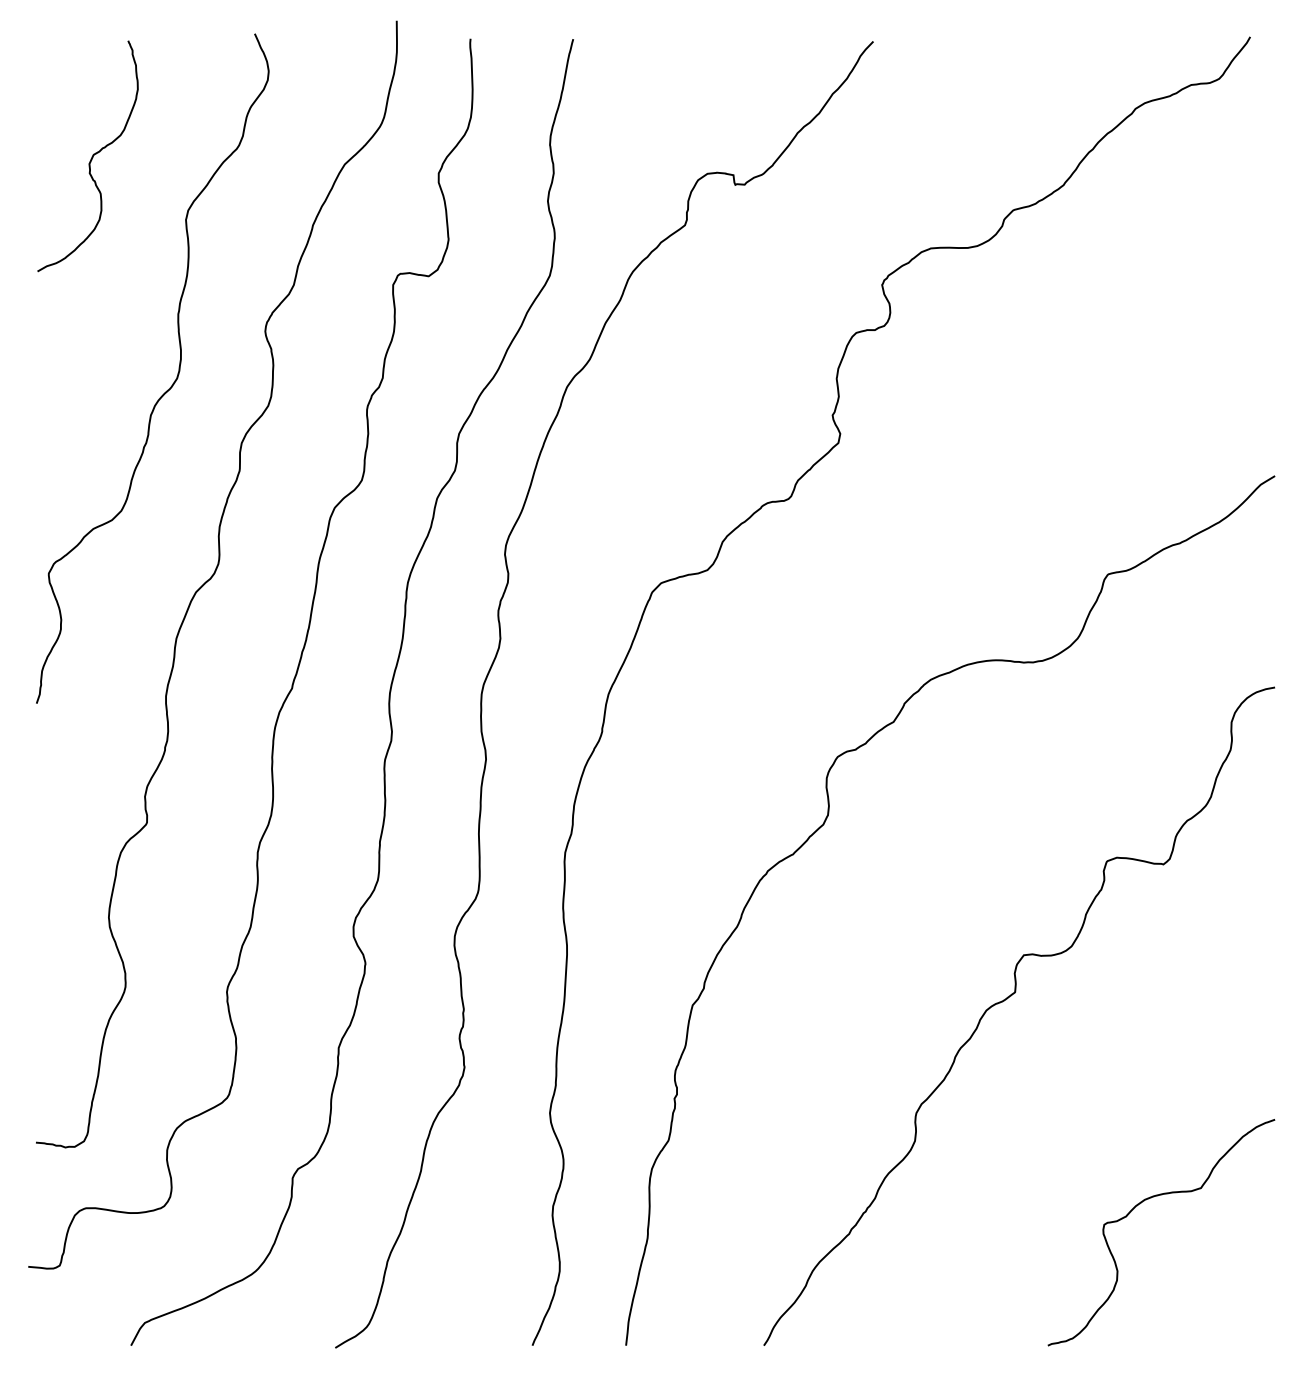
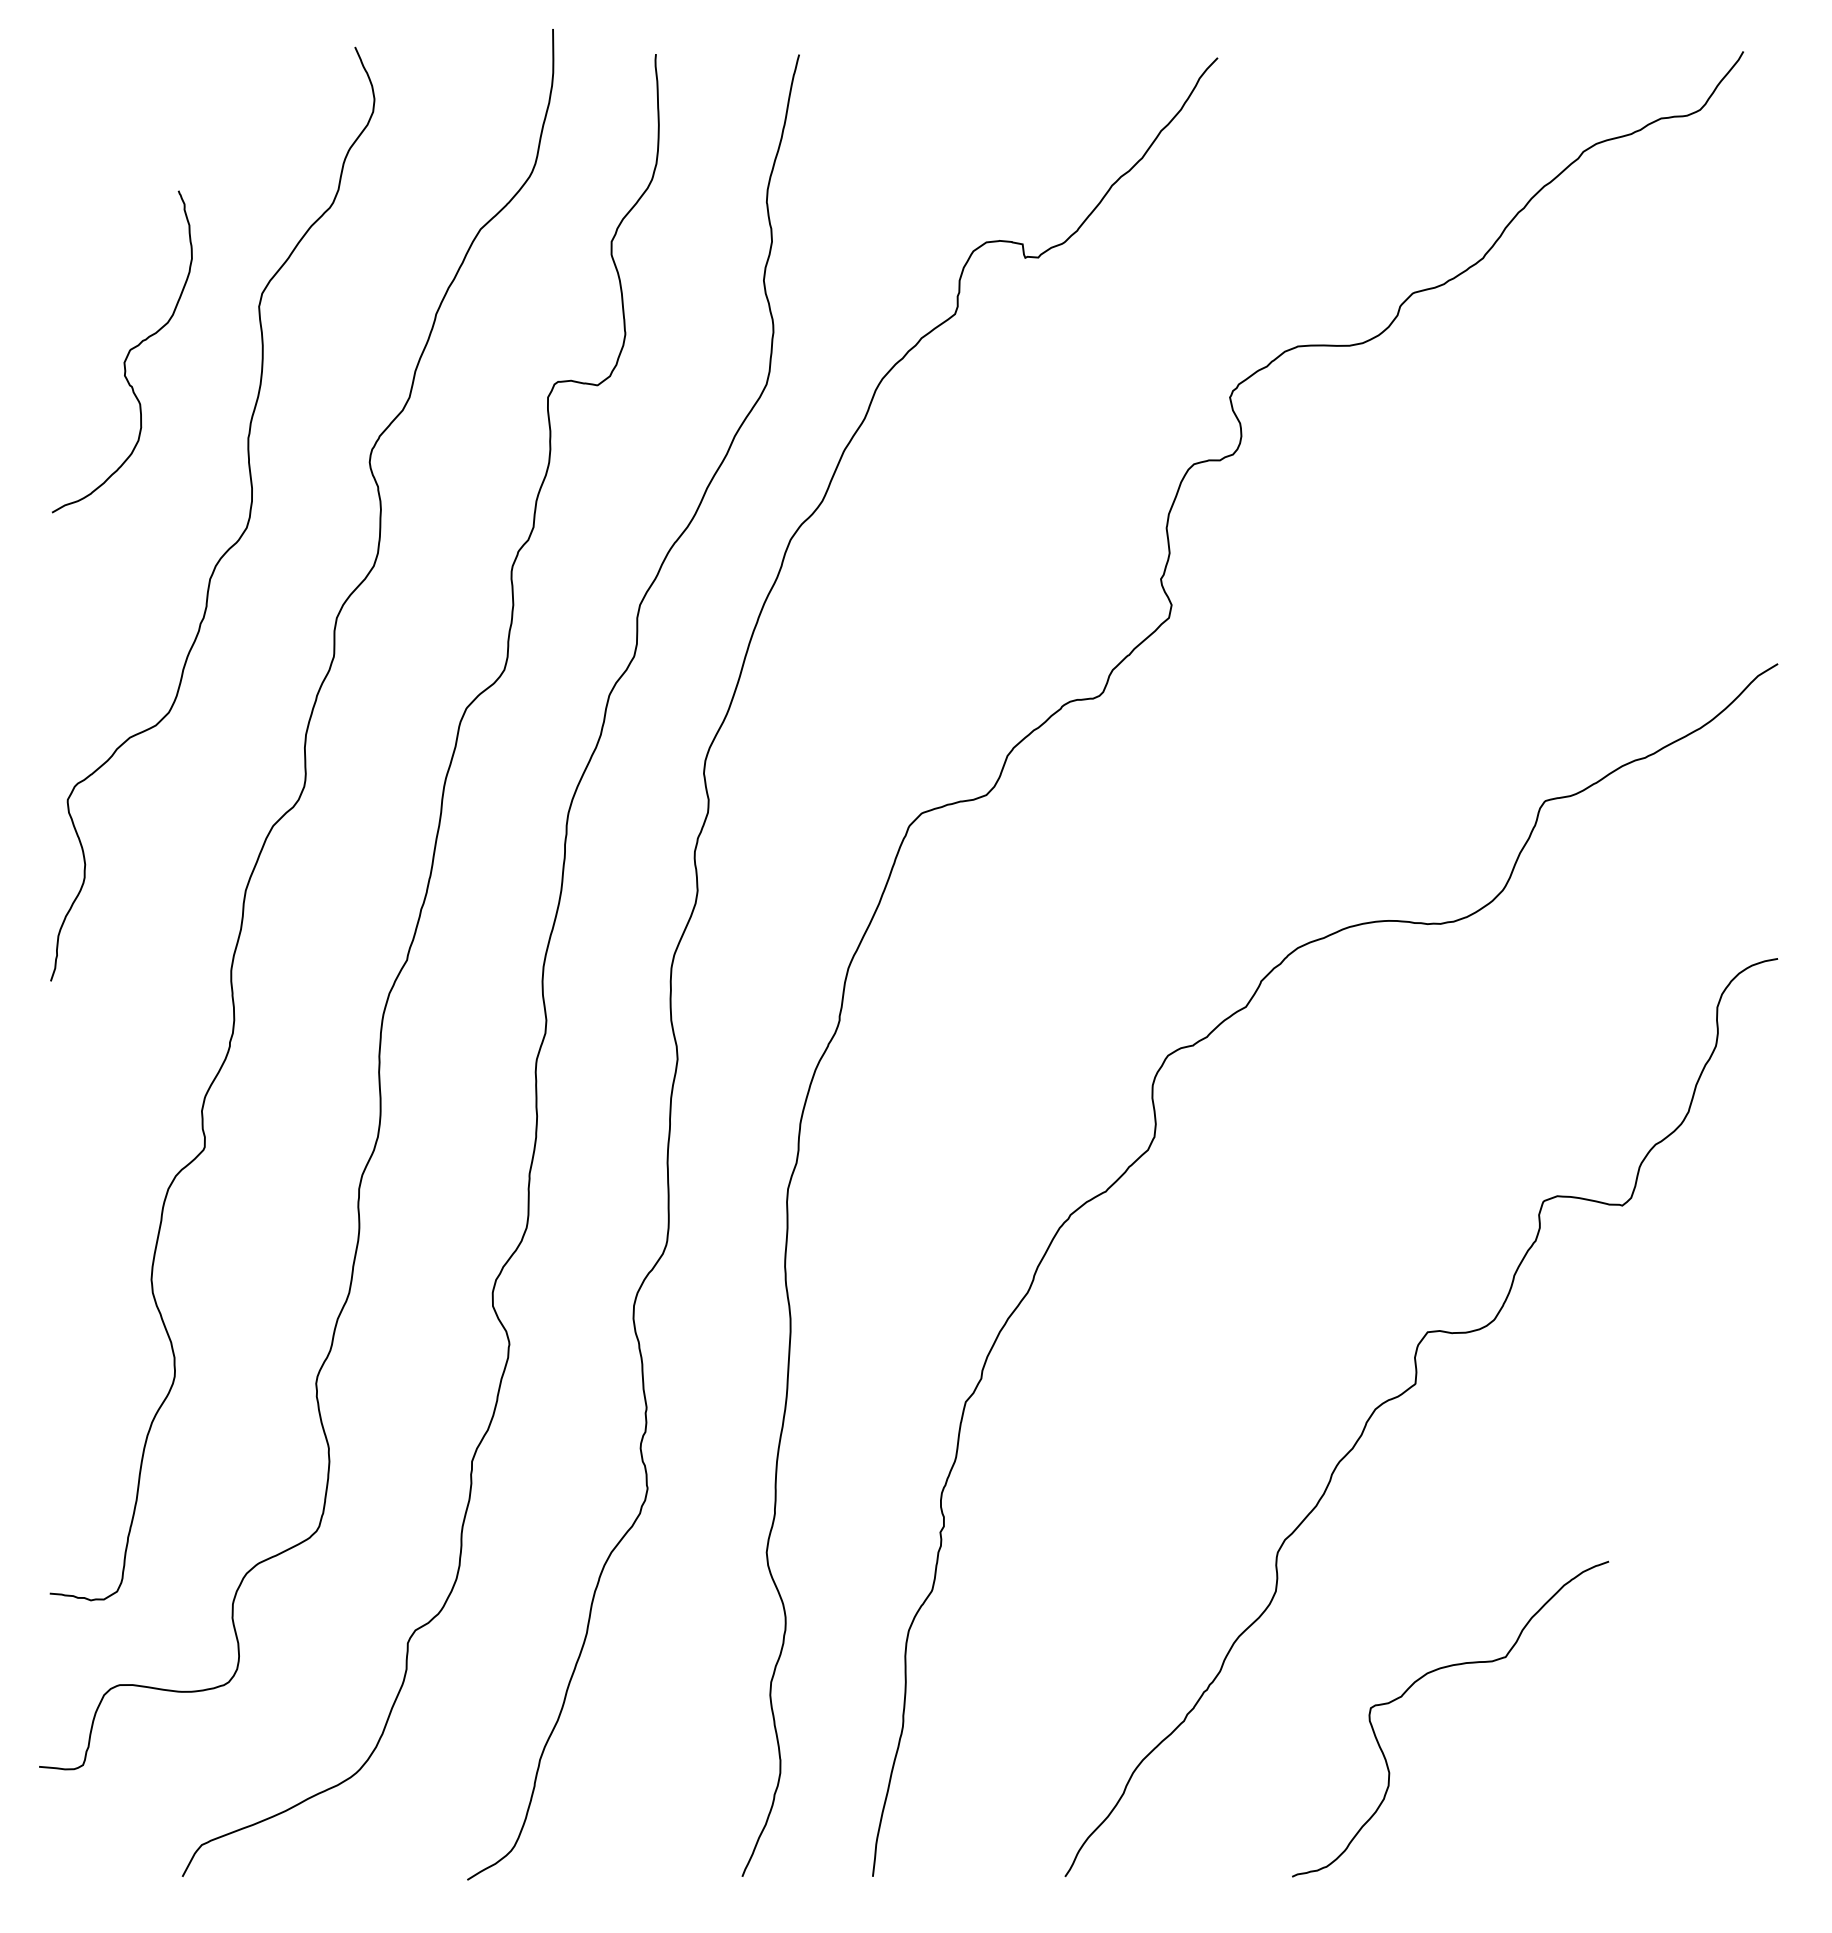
curve: (91, 157) -> (127, 353), moved
curve: (1139, 1204) -> (1419, 1680), moved

